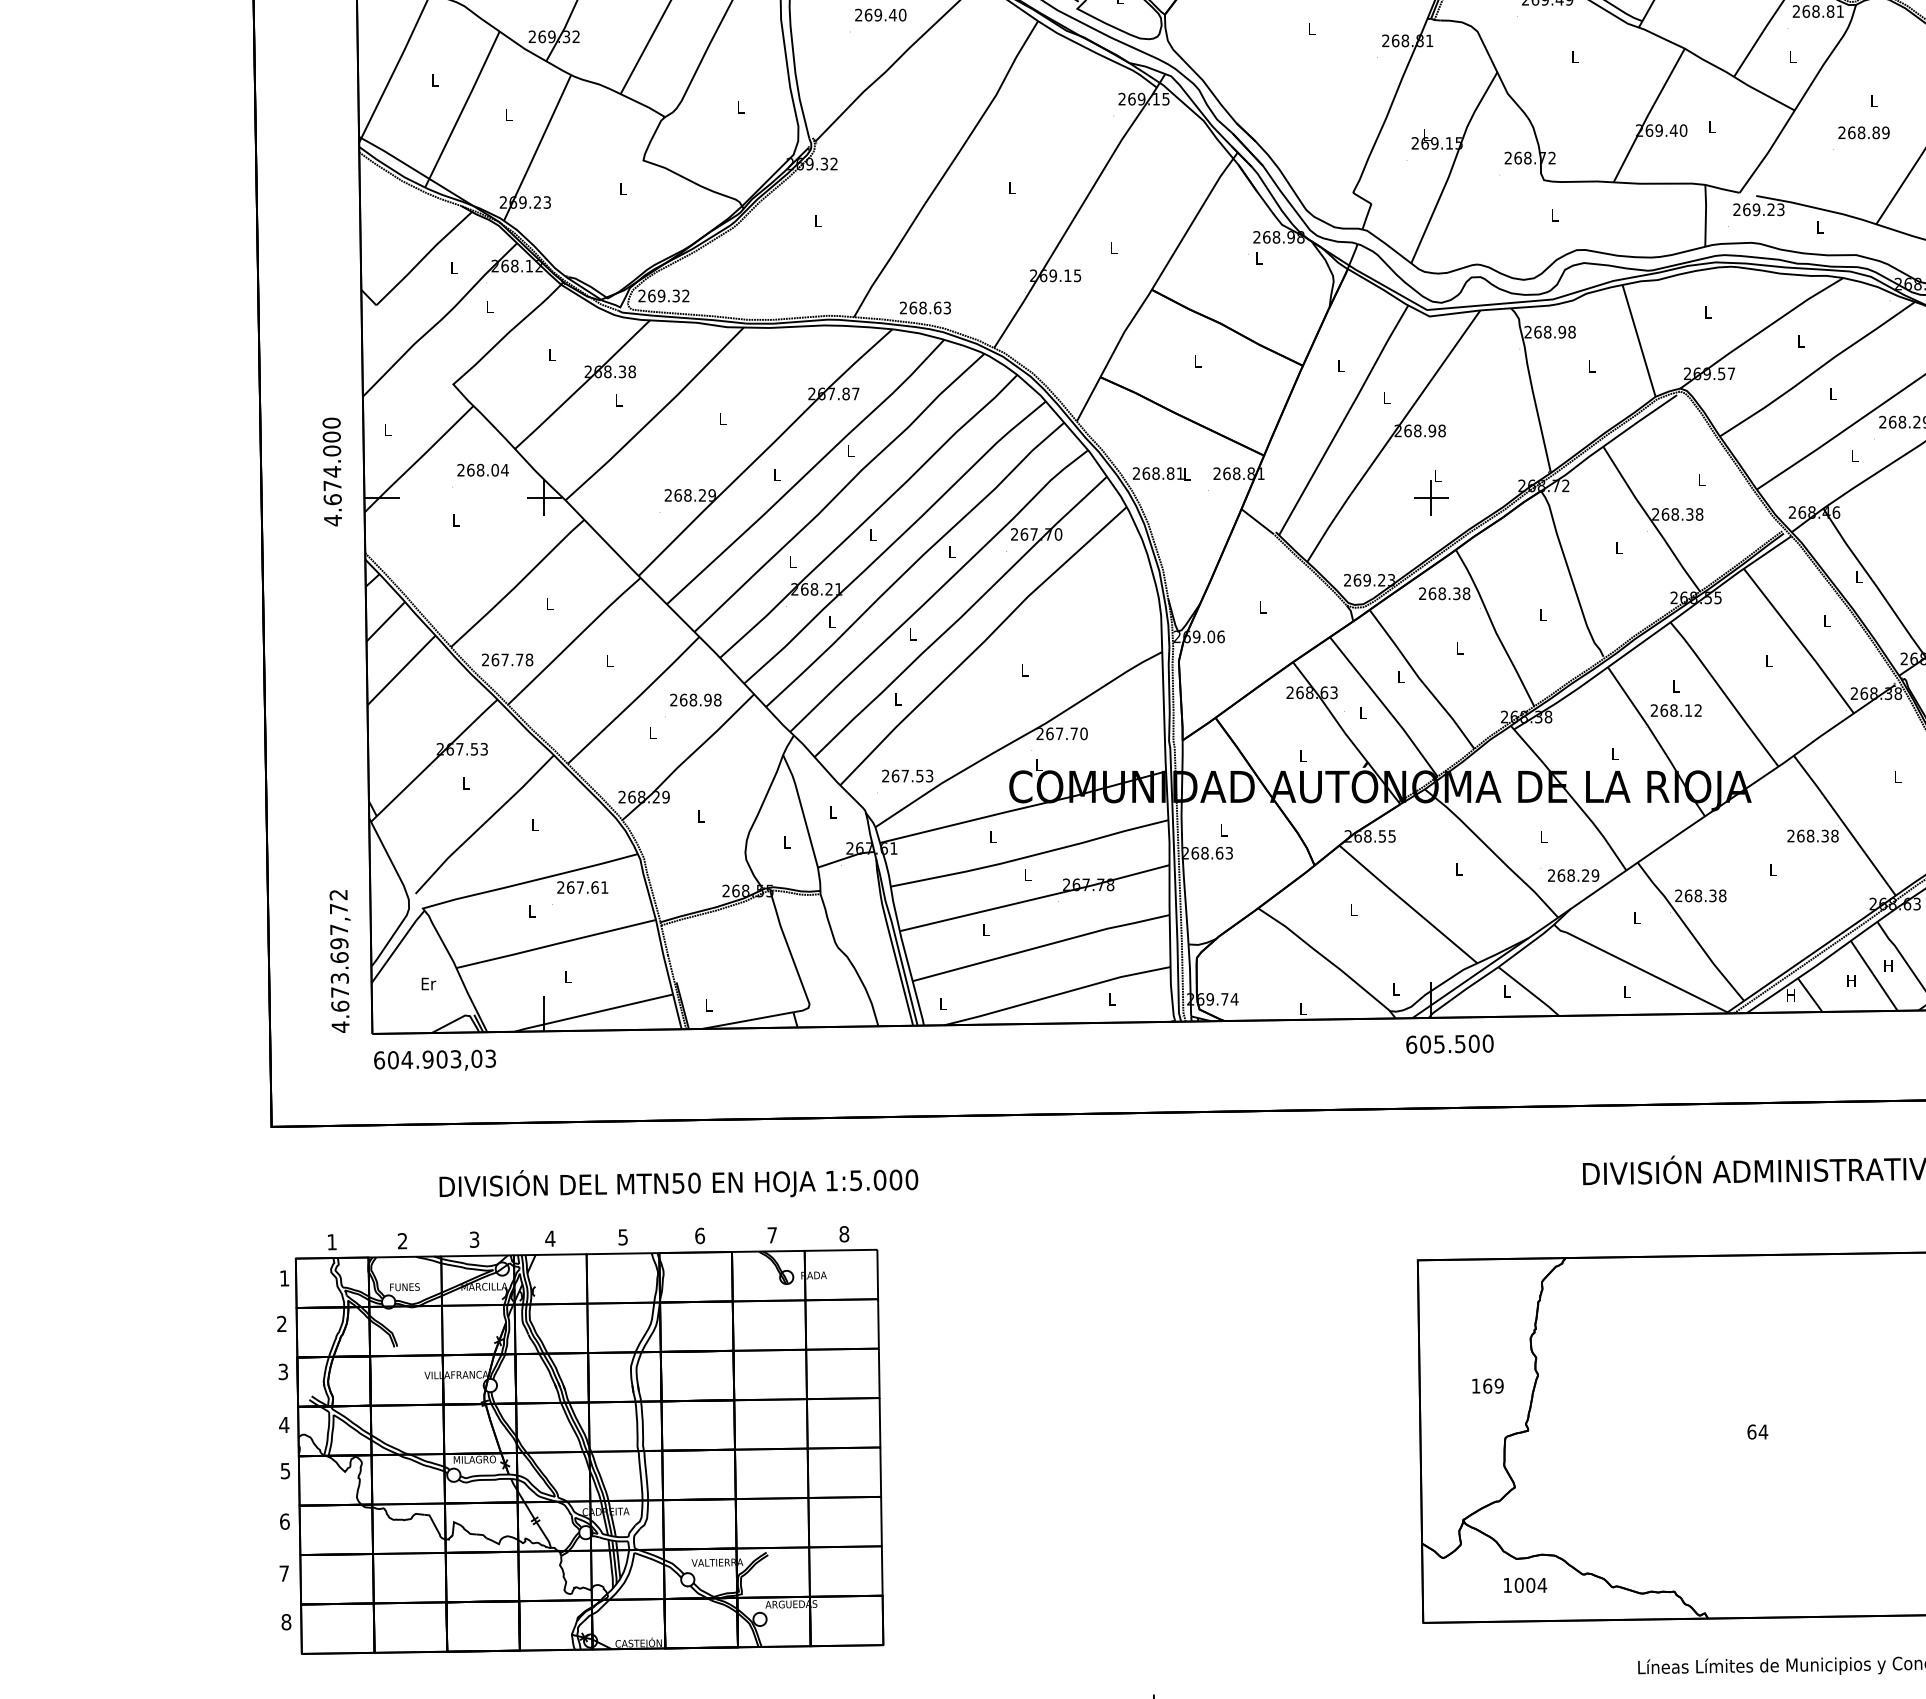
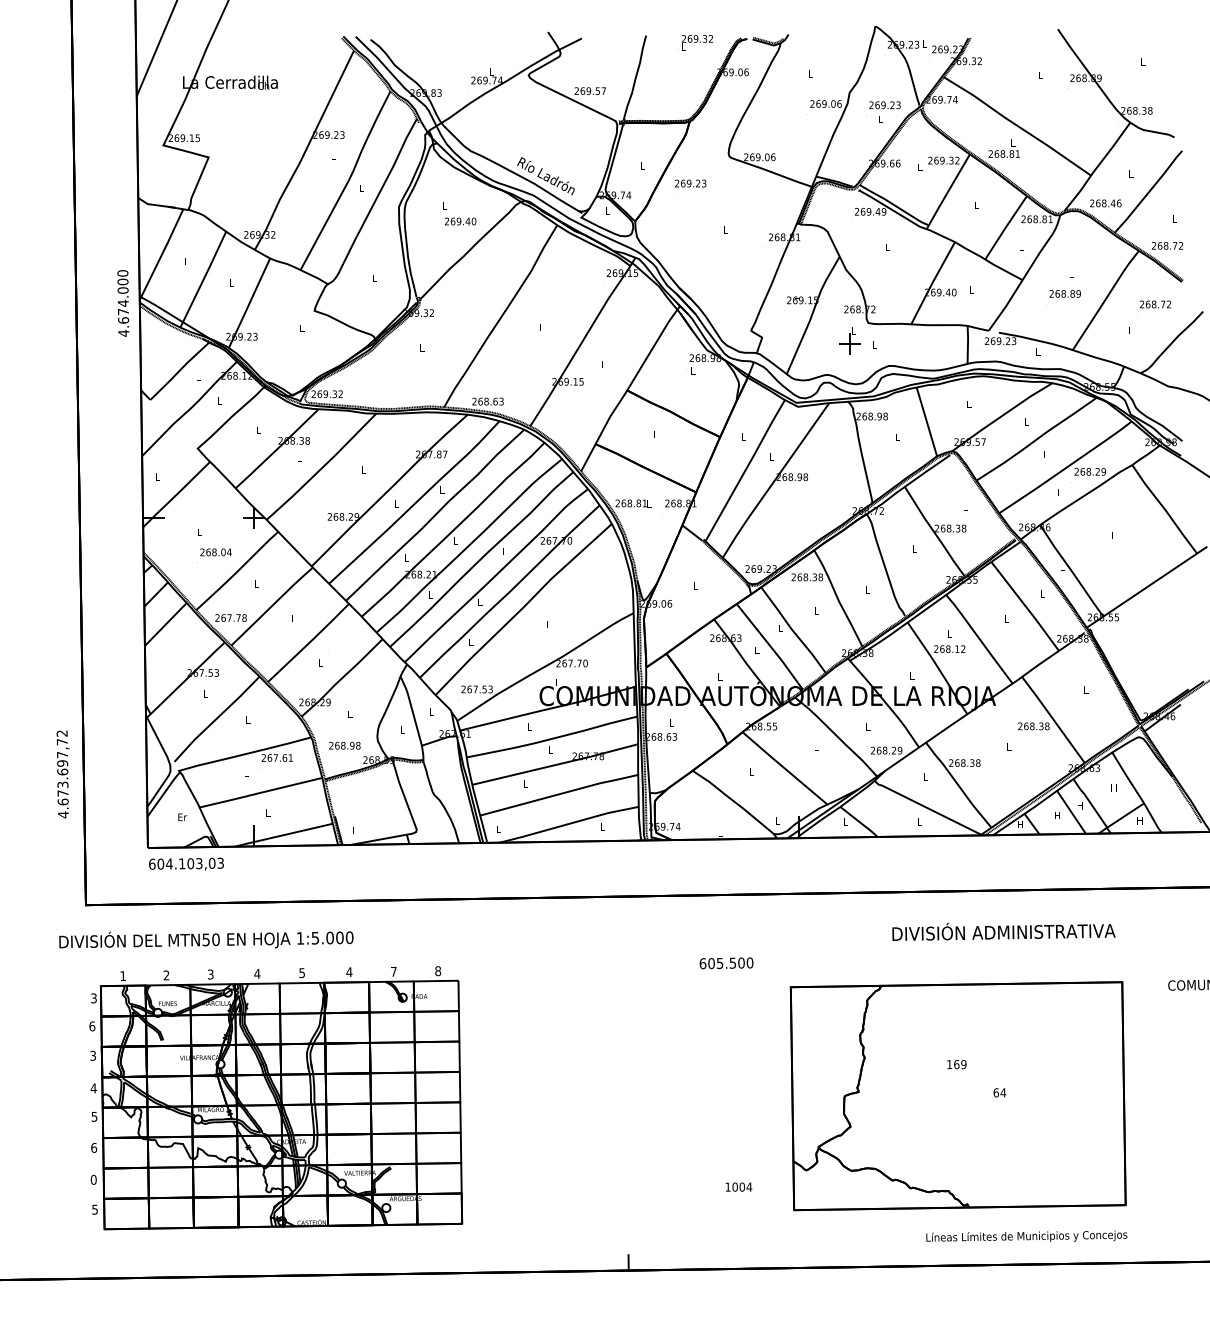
text: (332, 472) -> (123, 303), moved
text: (480, 475) -> (214, 555), moved
part: (1430, 491) -> (849, 340), moved
text: (695, 699) -> (344, 745), moved
text: (339, 961) -> (62, 774), moved
text: (1449, 1044) -> (726, 963), moved
text: (426, 1059) -> (181, 863), 604.903,03 -> 604.103,03
text: (679, 1182) -> (206, 939), moved
text: (700, 1236) -> (349, 972), 6 -> 4
text: (283, 1278) -> (93, 998), 1 -> 3
text: (282, 1324) -> (92, 1026), 2 -> 6
text: (1487, 1385) -> (956, 1064), moved
text: (283, 1572) -> (93, 1179), 7 -> 0
text: (1524, 1584) -> (738, 1186), moved
text: (287, 1621) -> (95, 1209), 8 -> 5

